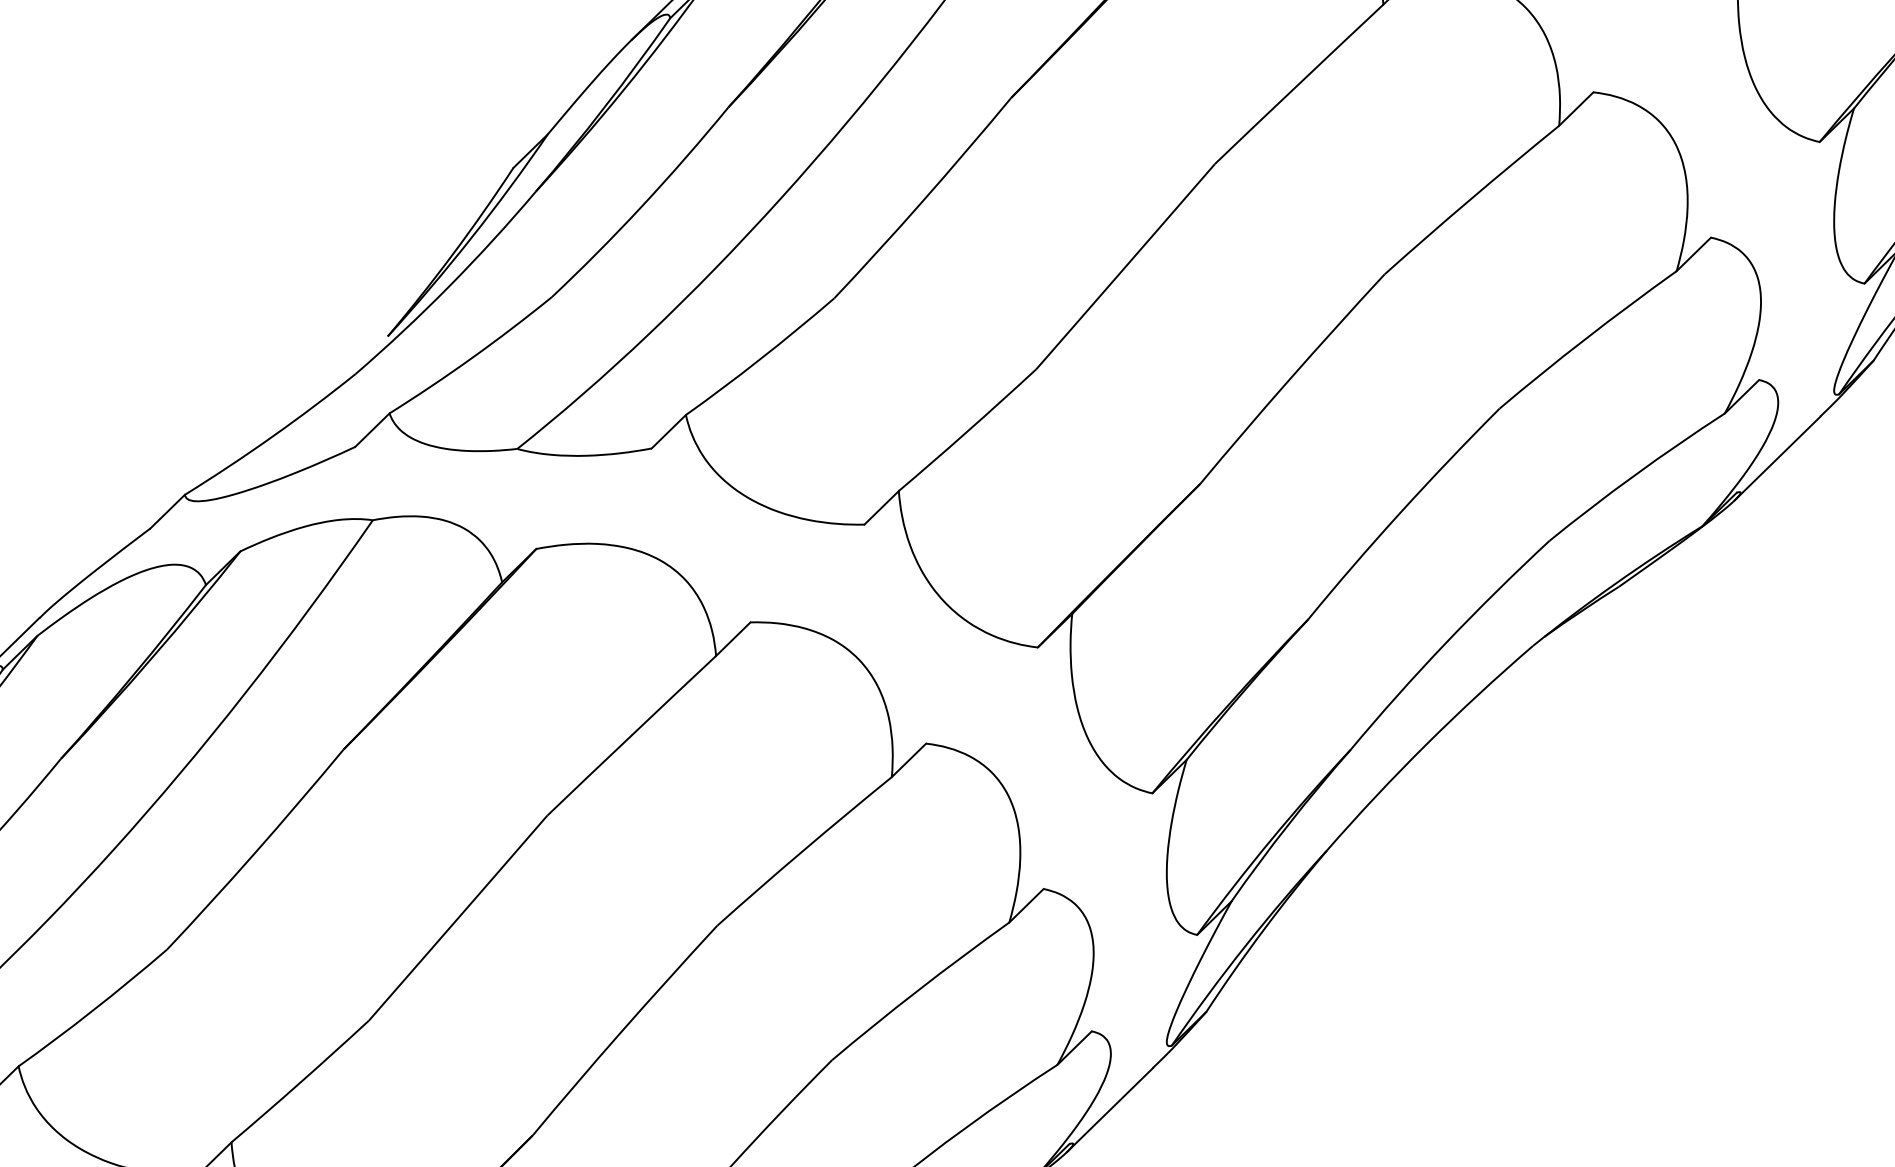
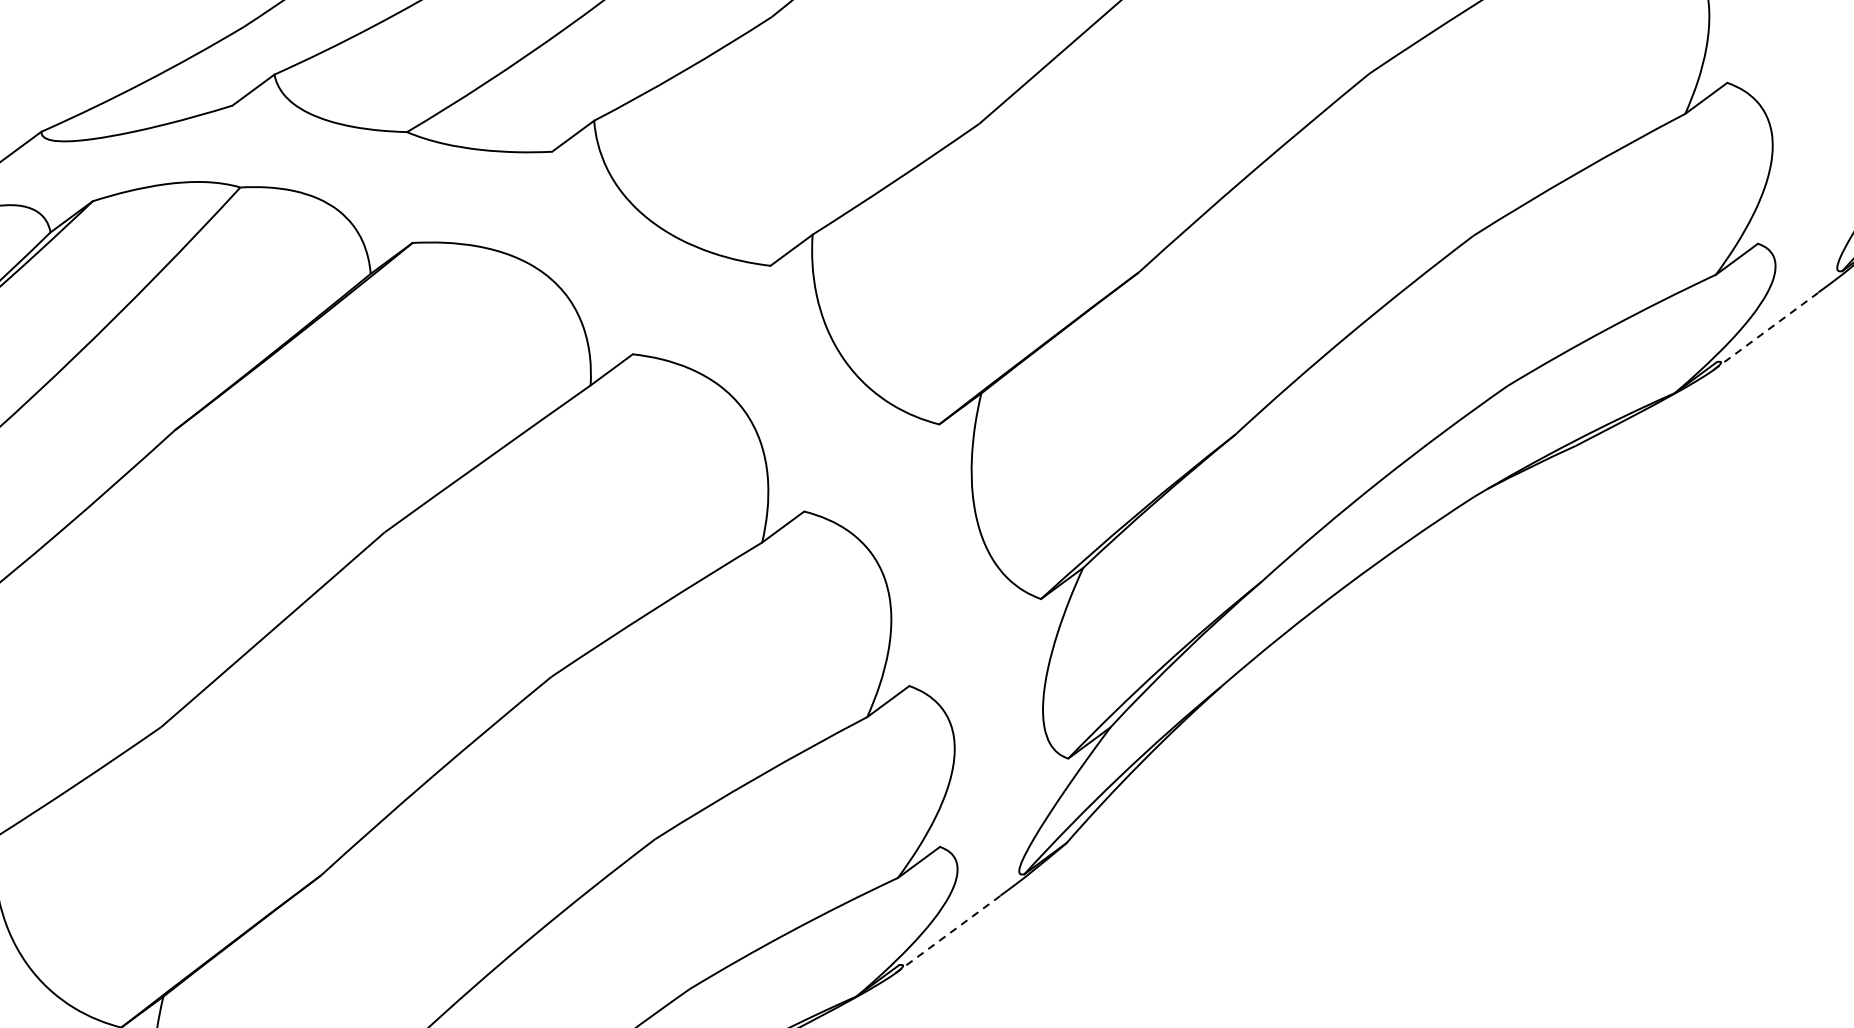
line: (1777, 458) -> (1766, 331), solid -> dashed
line: (1110, 1110) -> (948, 935), solid -> dashed

